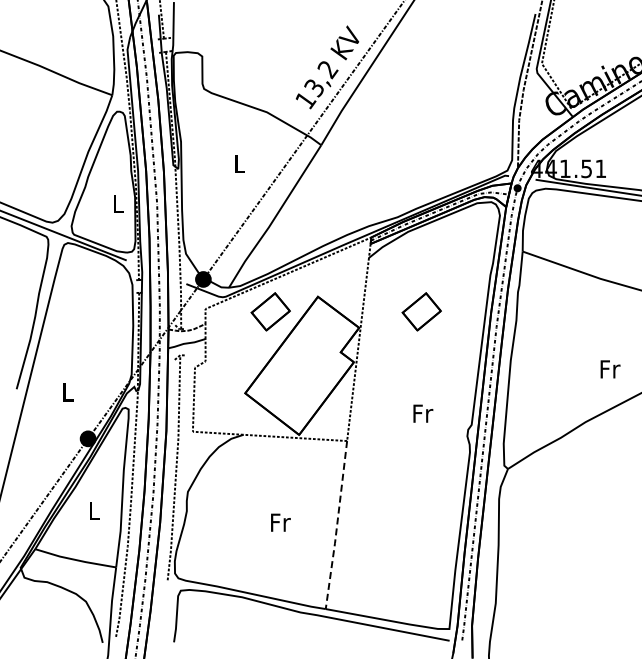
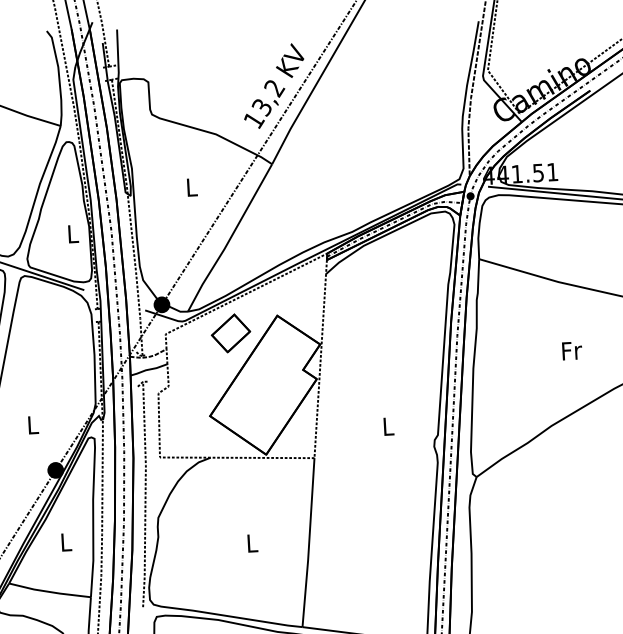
part: (421, 311) -> (381, 324), removed
text: (610, 369) -> (572, 351), moved
text: (423, 413) -> (389, 426), Fr -> L
text: (280, 522) -> (252, 543), Fr -> L
line: (337, 526) -> (309, 544), dashed -> solid

